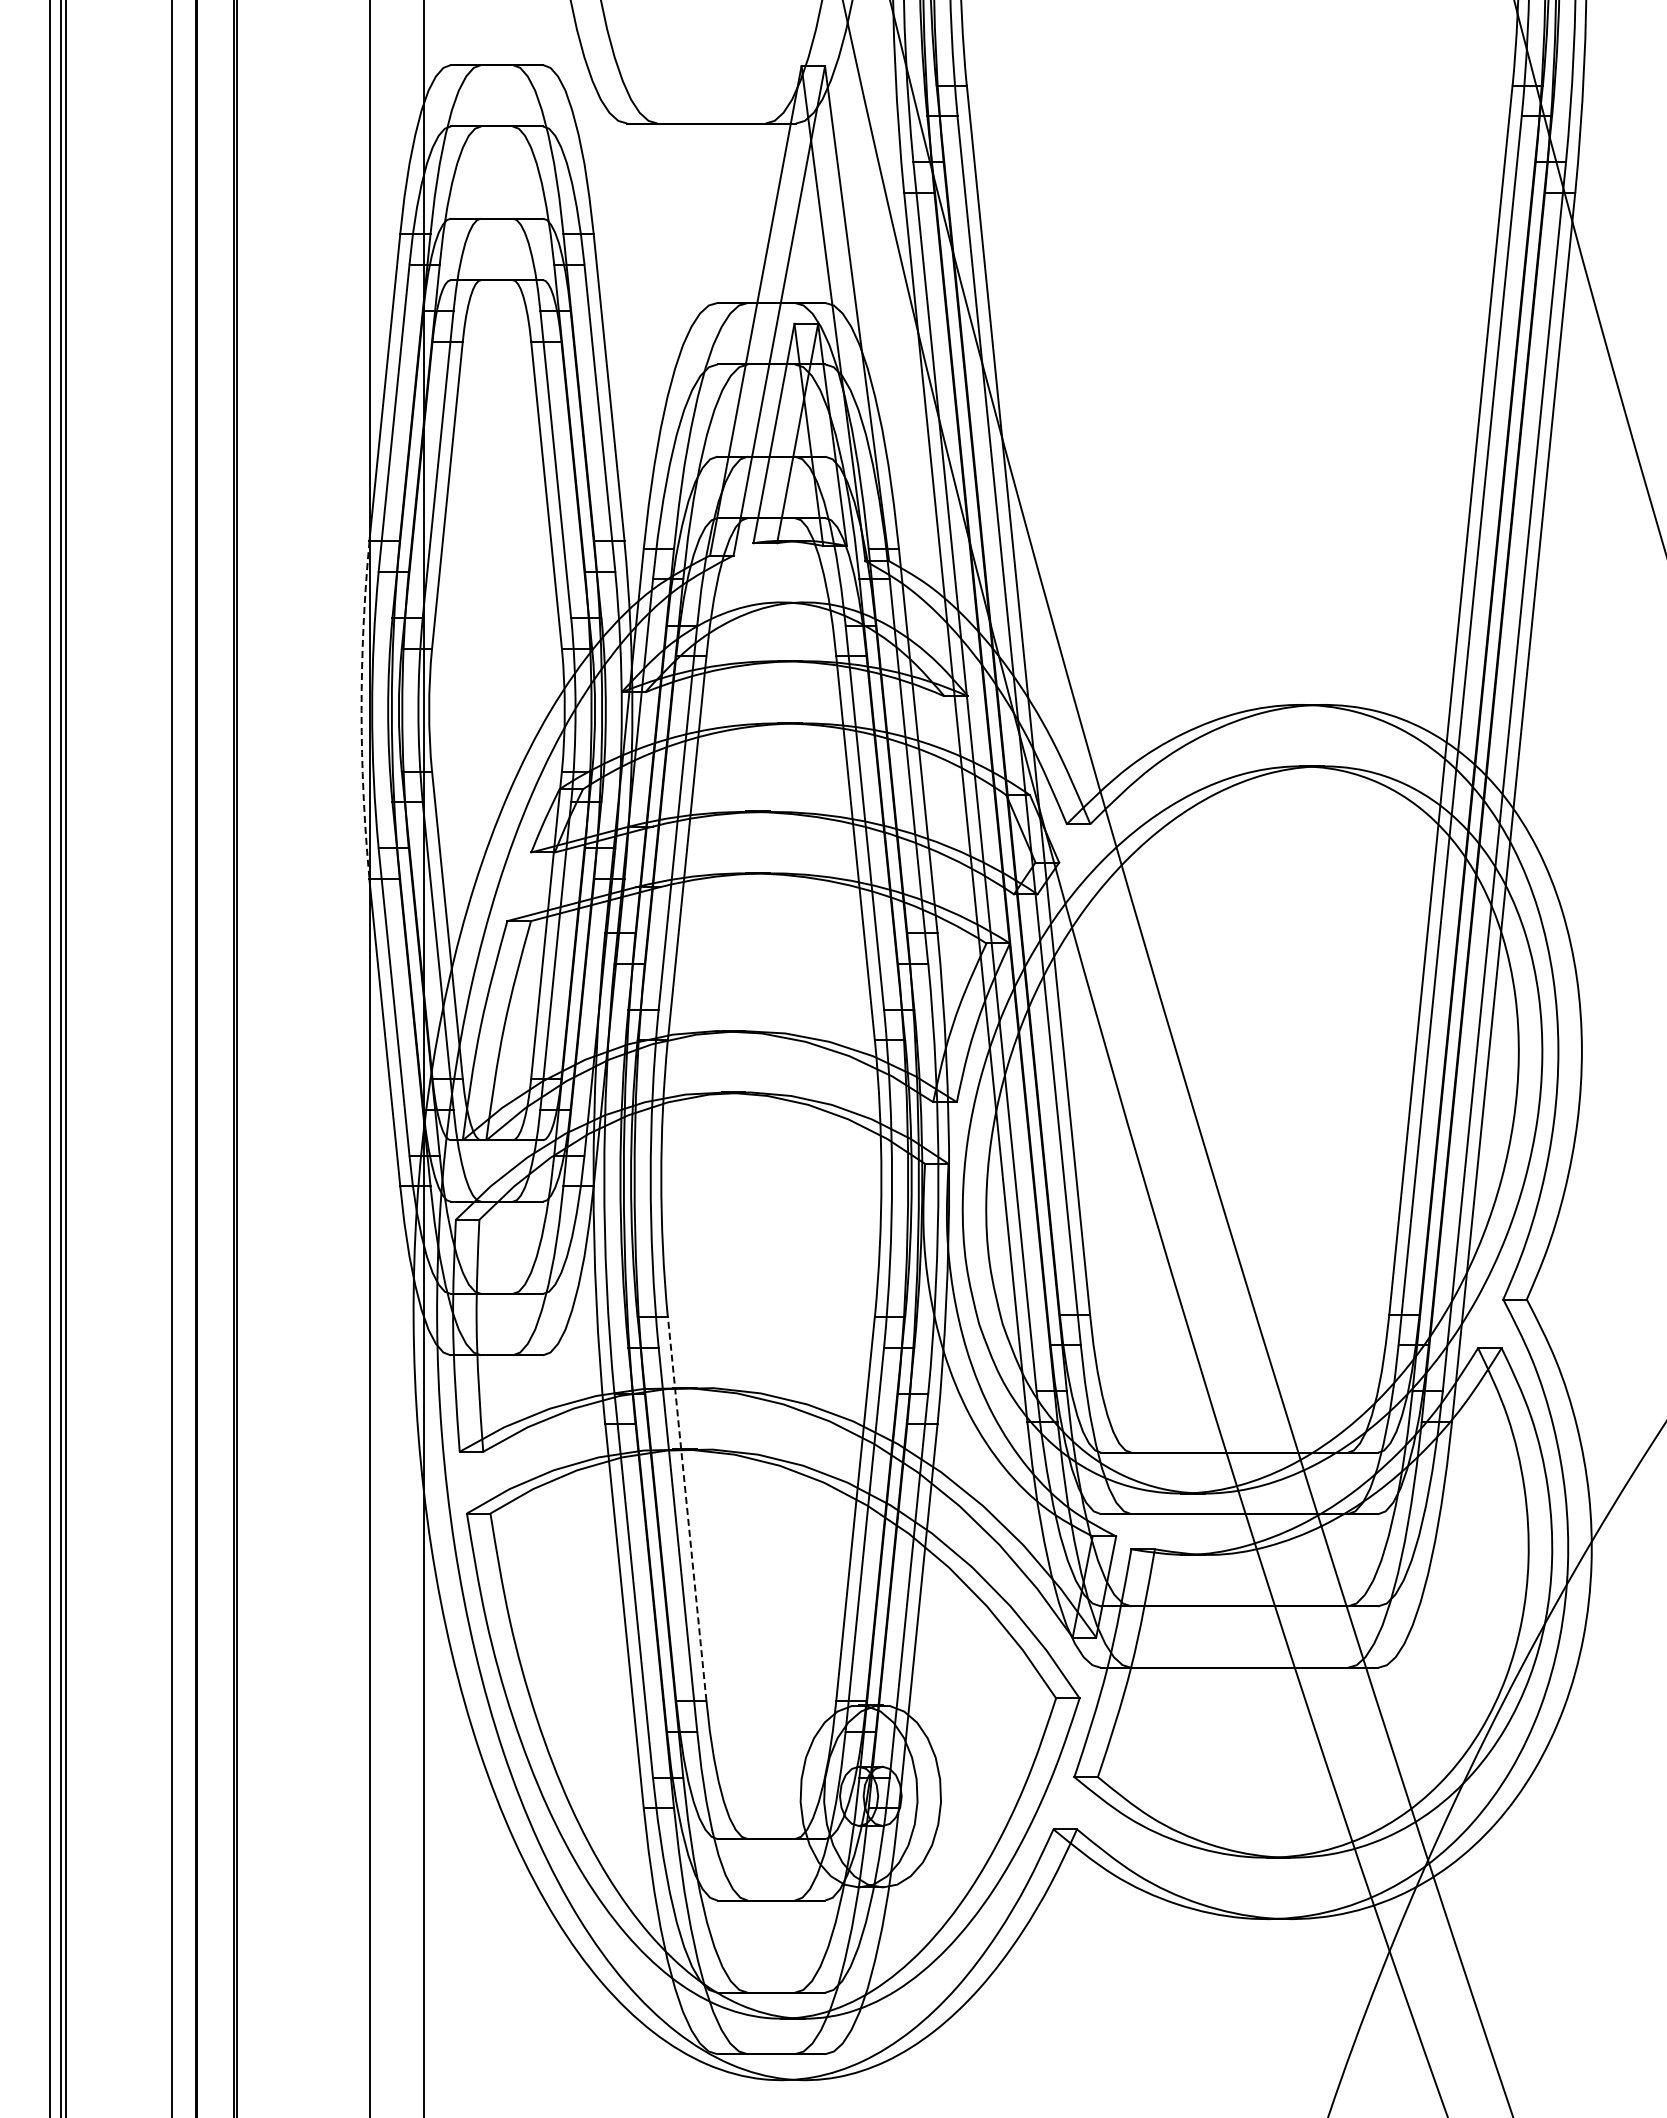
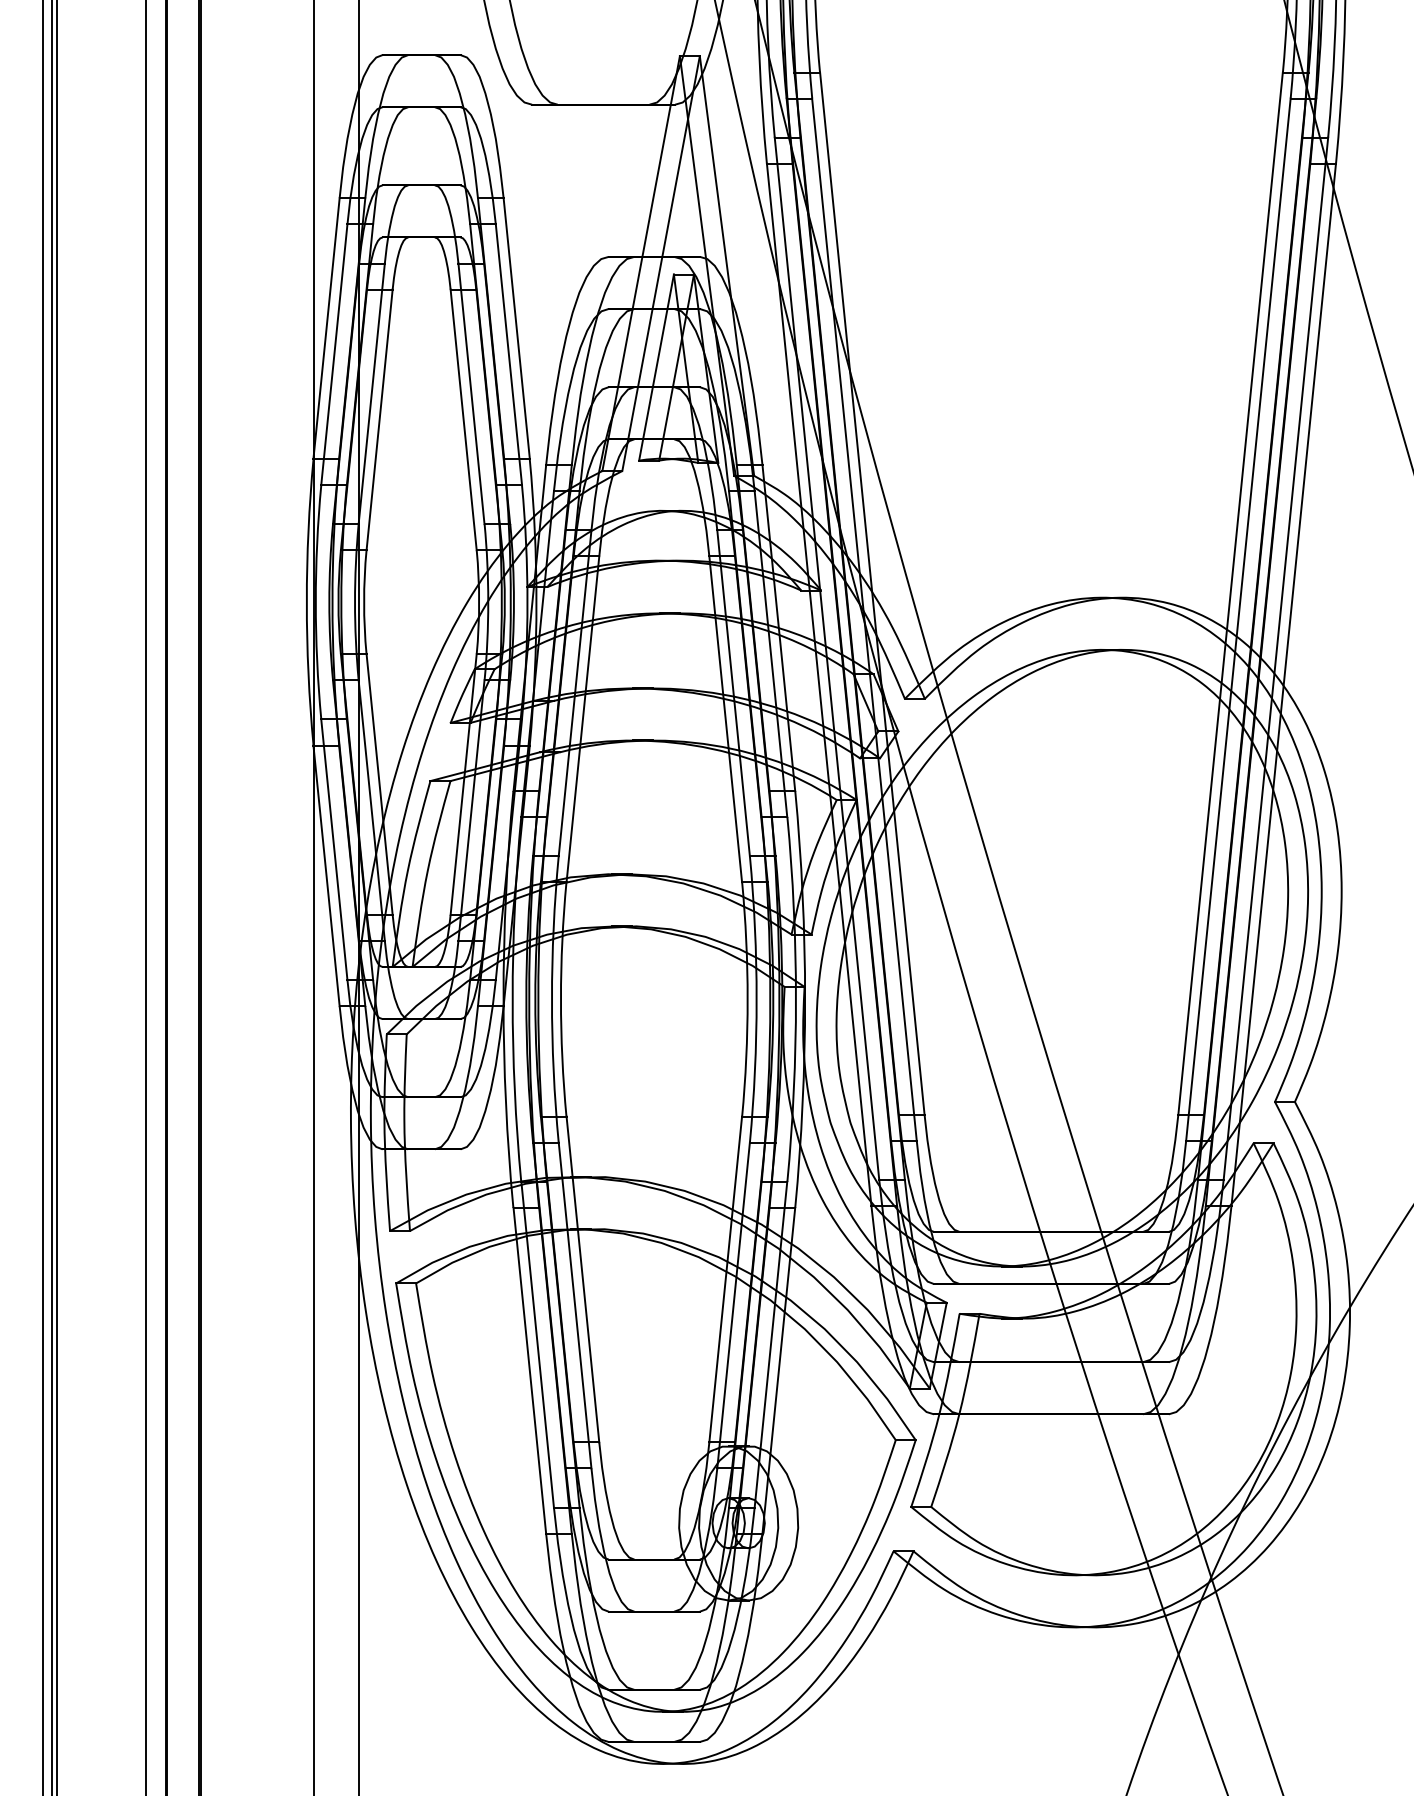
arc: (361, 710) -> (306, 602), dashed -> solid
line: (687, 1508) -> (583, 1279), dashed -> solid

